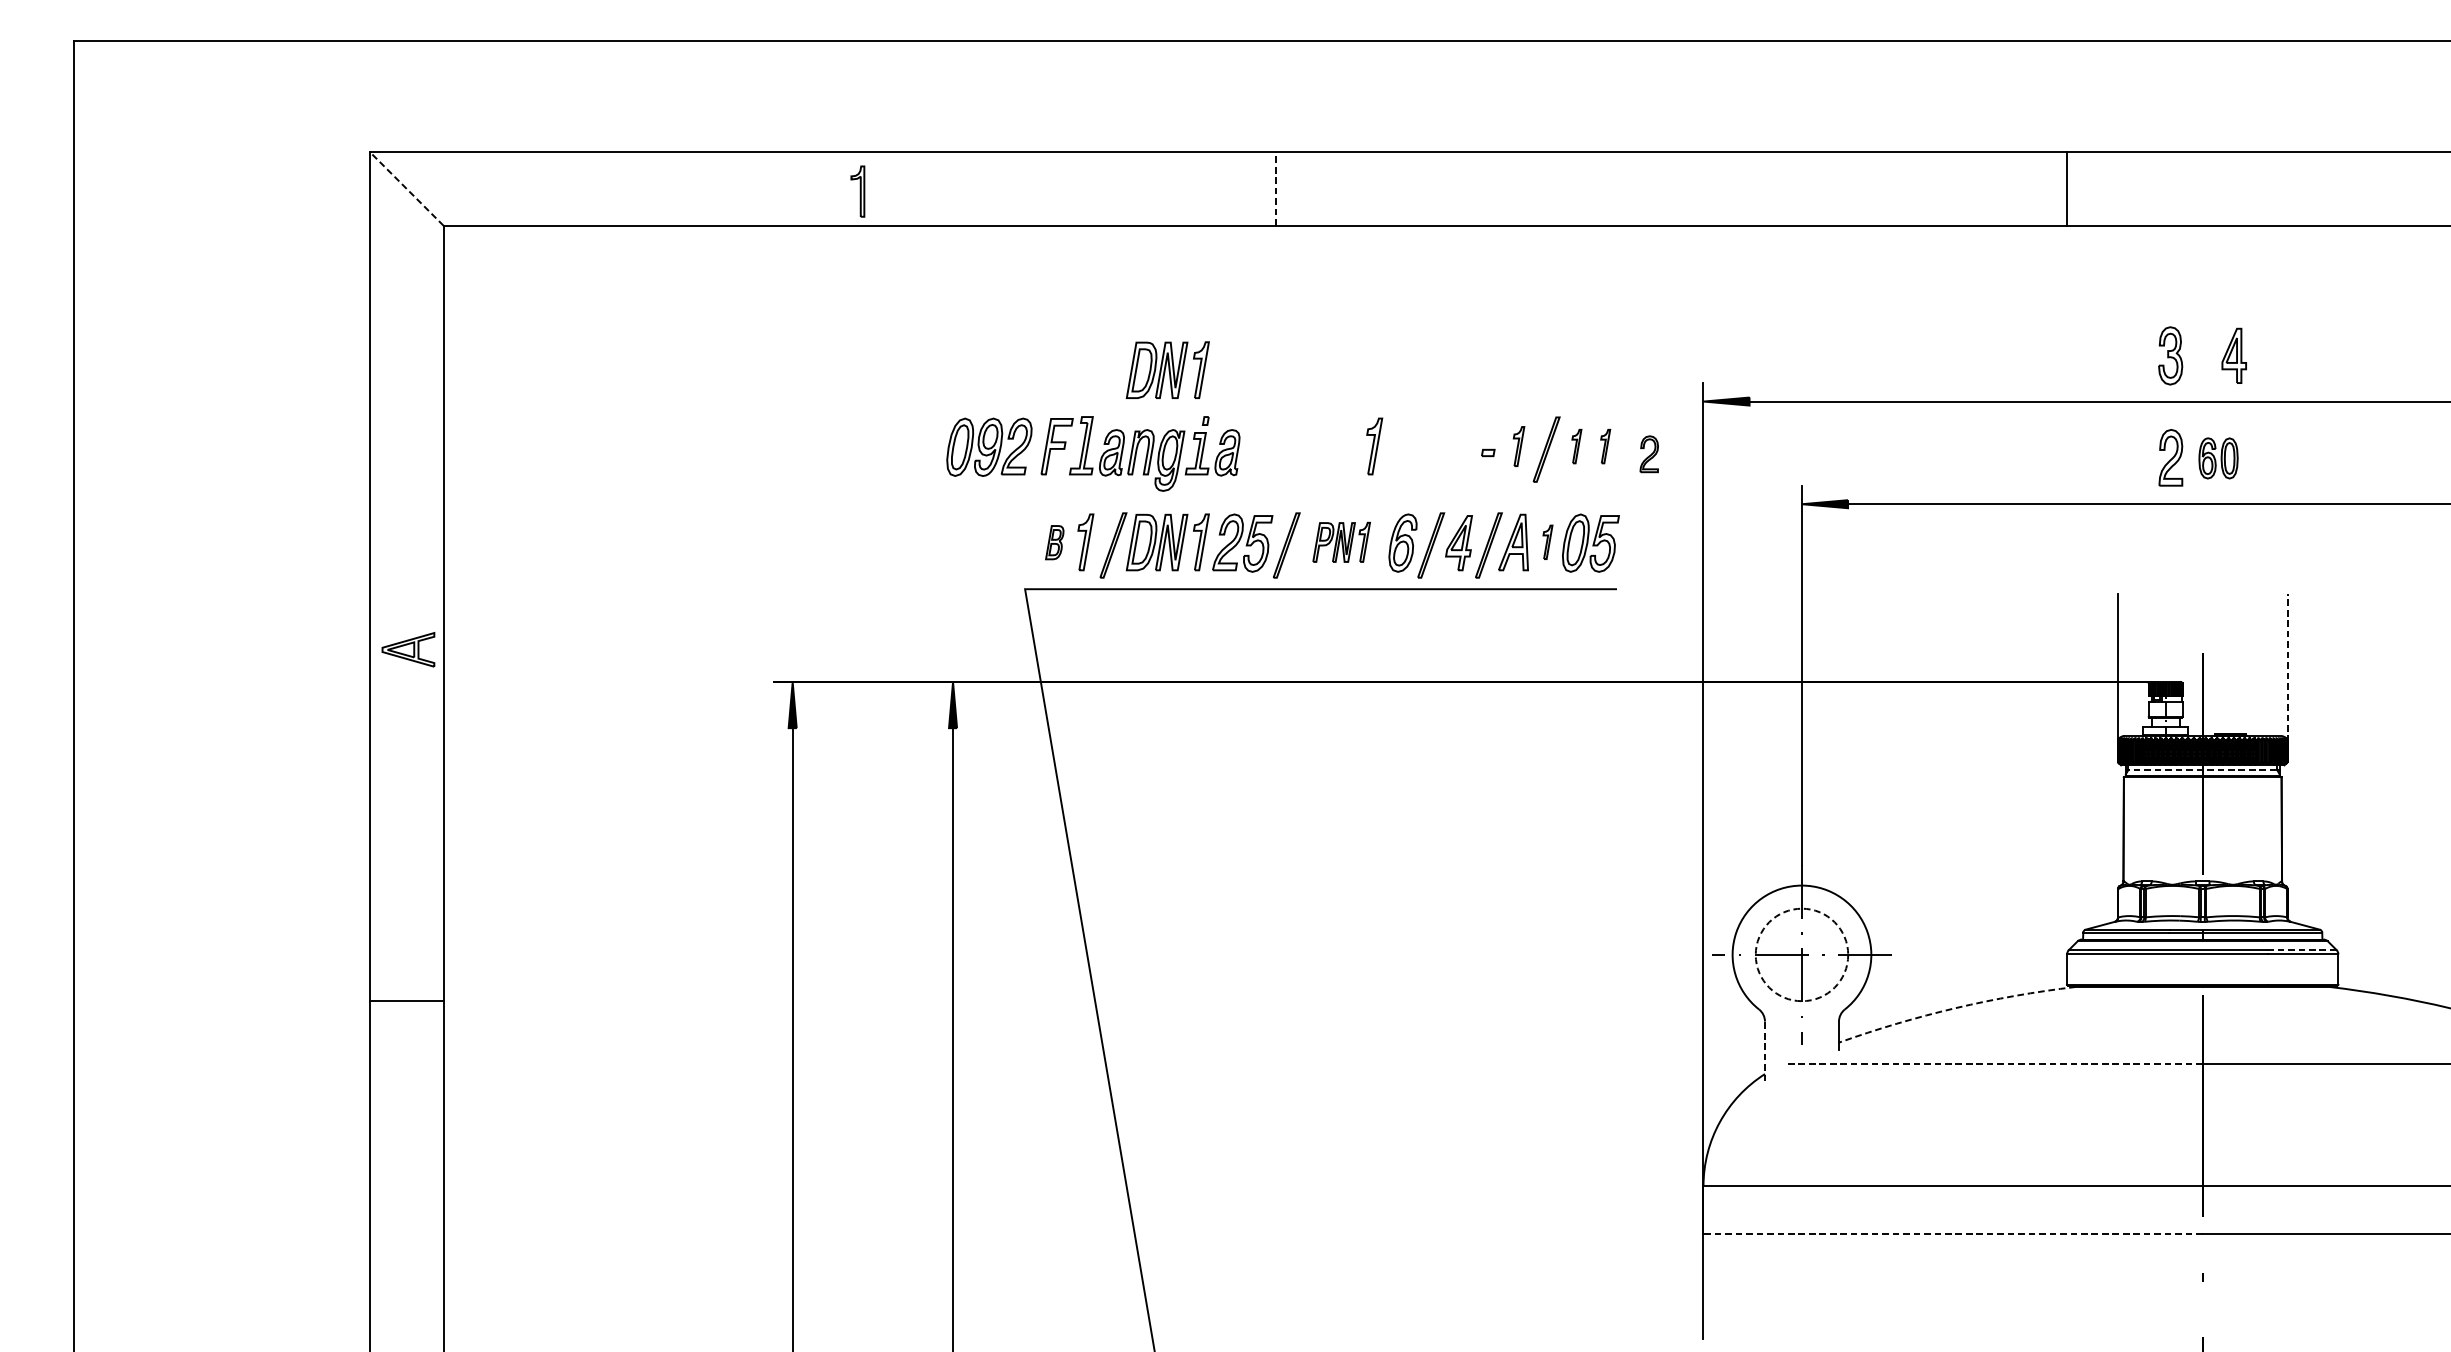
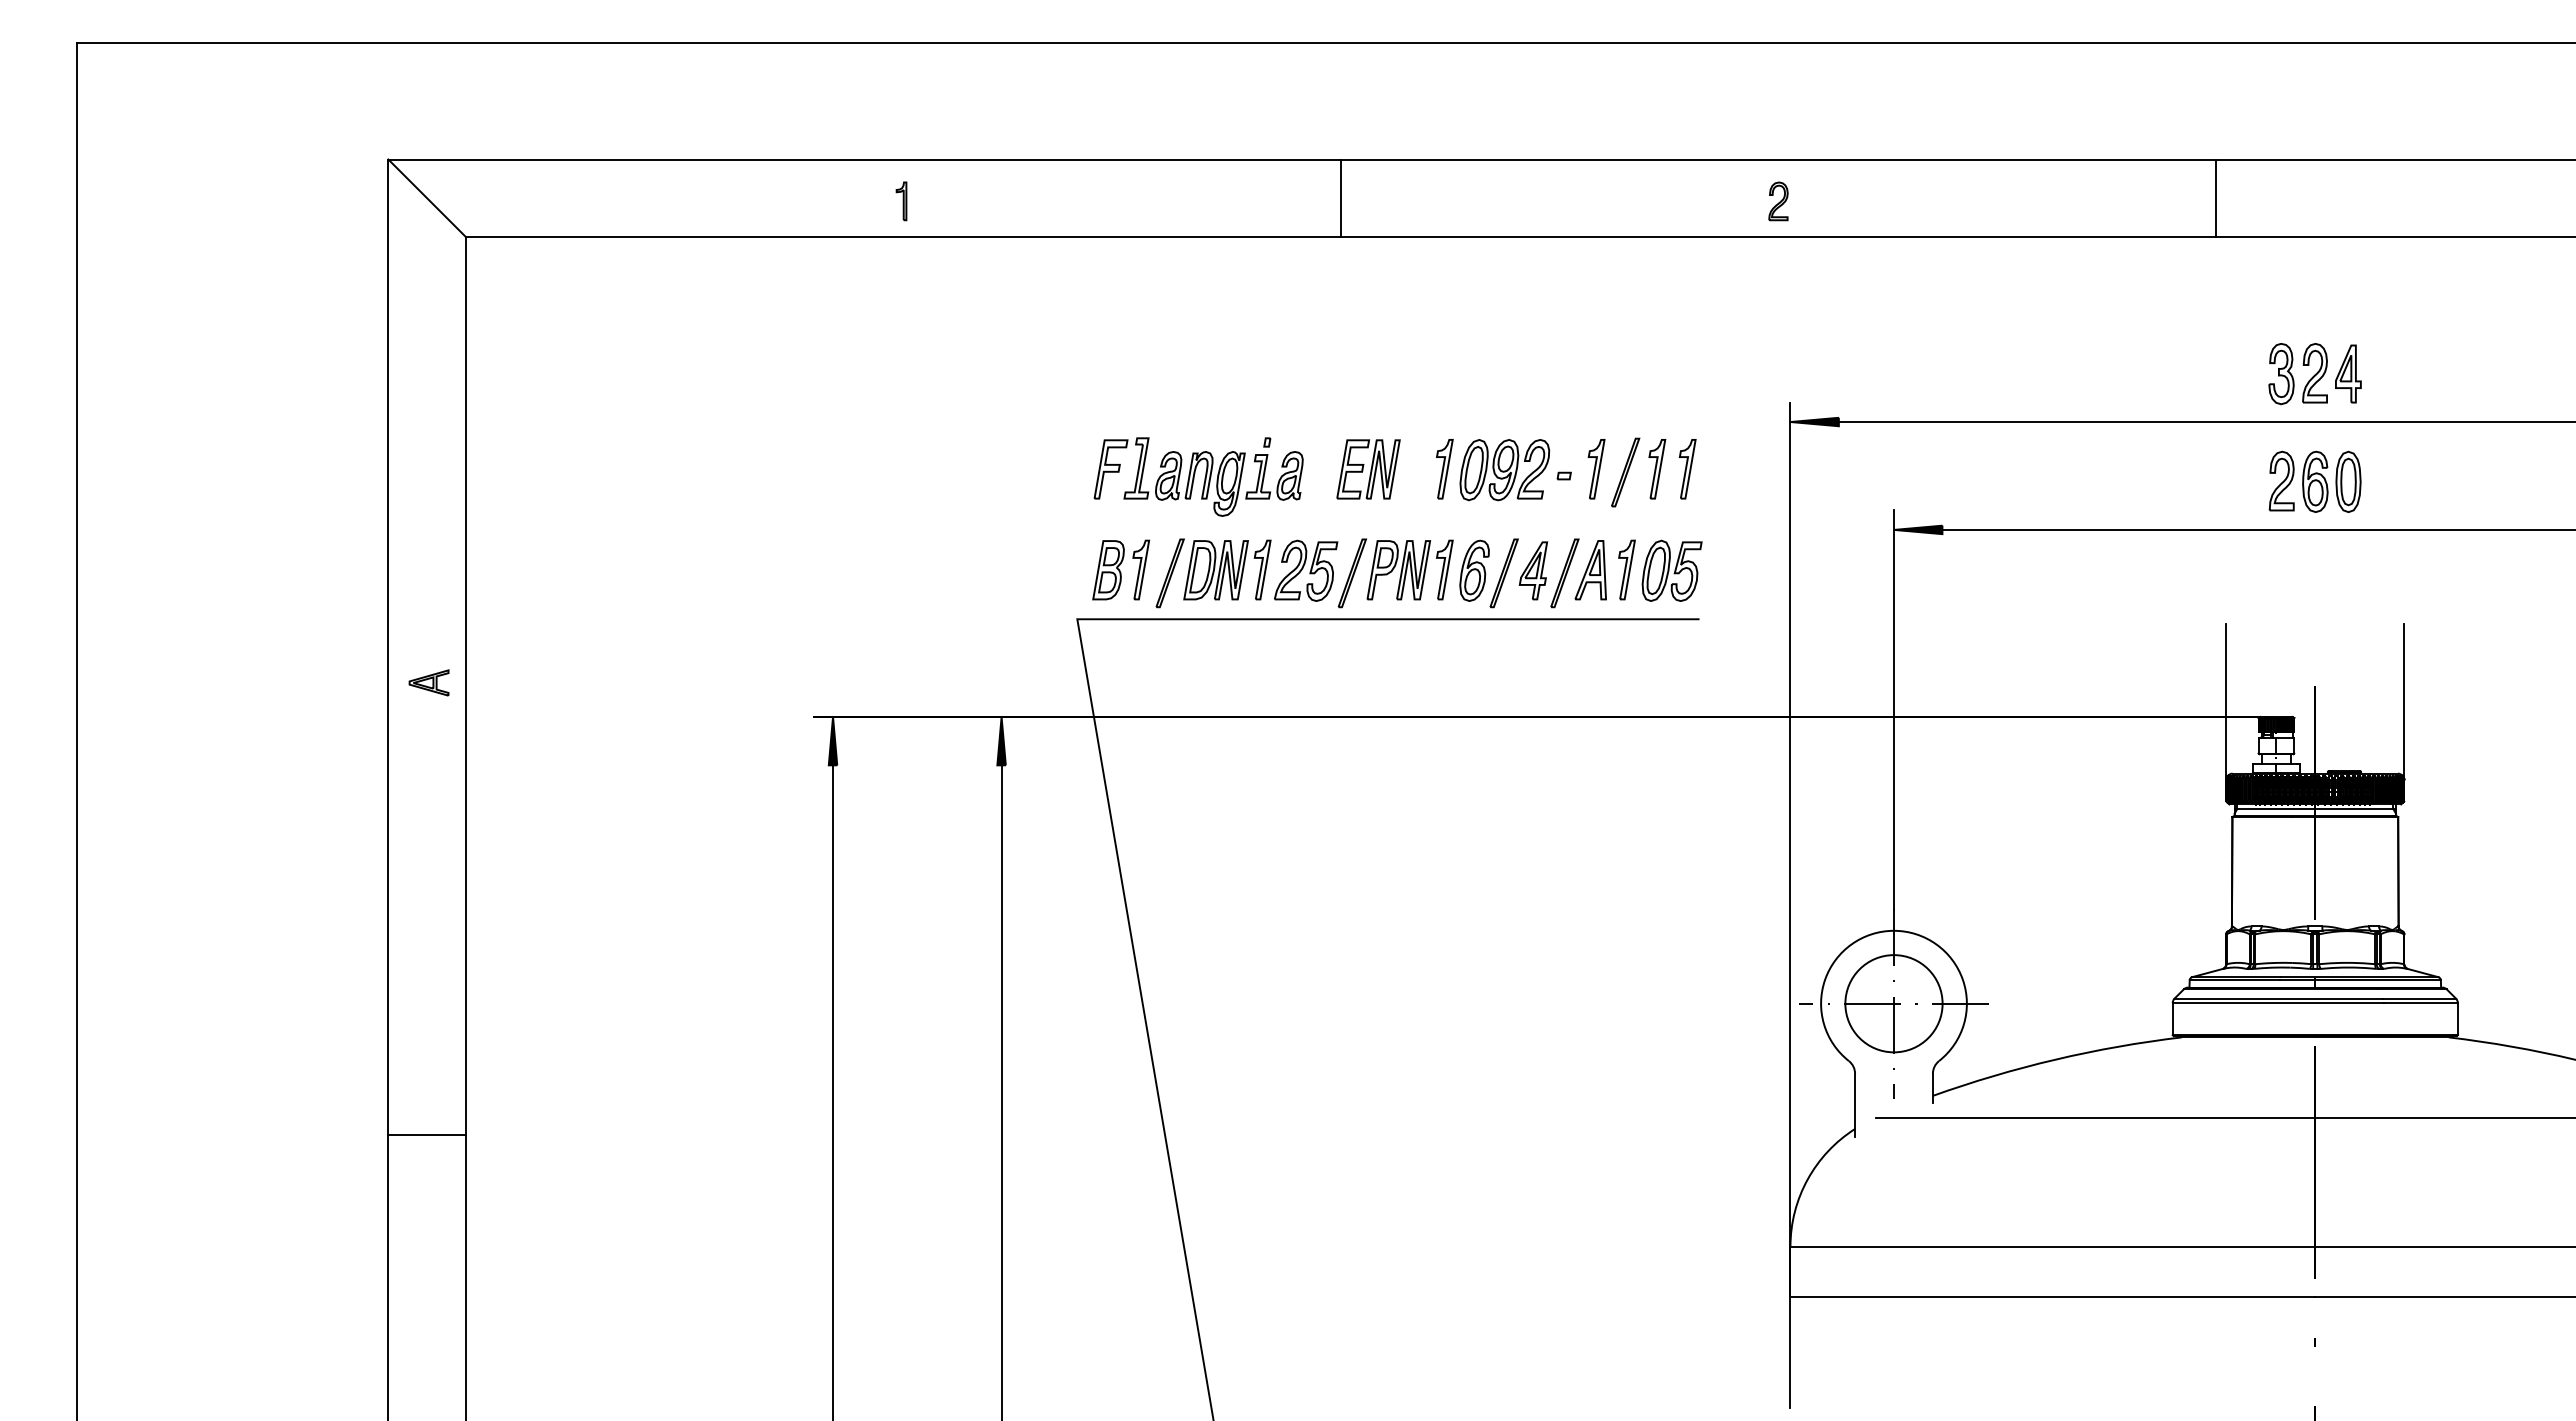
line: (406, 188) -> (427, 198), dashed -> solid
line: (1276, 188) -> (1341, 198), dashed -> solid
line: (2066, 188) -> (2216, 198), moved
part: (857, 191) -> (901, 201), size x0.71
part: (2202, 355) -> (2314, 373), added
part: (1167, 369) -> (1227, 388), removed
part: (1302, 446) -> (1368, 469), added
part: (1518, 446) -> (1596, 469), size x1.43
part: (1577, 446) -> (1657, 469), size x1.67
part: (1605, 446) -> (1687, 469), size x1.67
part: (989, 447) -> (1504, 470), moved
part: (1649, 454) -> (1778, 201), moved
part: (2218, 458) -> (2331, 481), size x1.43
part: (1341, 541) -> (1409, 569), size x1.43
part: (1547, 541) -> (1626, 569), size x1.67
part: (1054, 542) -> (1108, 570), size x1.67
part: (407, 649) -> (428, 682), size x0.71
line: (2287, 668) -> (2404, 702), dashed -> solid
line: (2201, 770) -> (2313, 809), dashed -> solid
line: (2301, 949) -> (2419, 998), dashed -> solid
circle: (1801, 954) -> (1893, 1003), dashed -> solid
line: (406, 1000) -> (427, 1134), moved
arc: (1955, 1008) -> (2055, 1059), dashed -> solid
line: (1765, 1050) -> (1855, 1104), dashed -> solid
line: (1993, 1064) -> (2095, 1118), dashed -> solid
line: (1952, 1233) -> (2052, 1296), dashed -> solid

